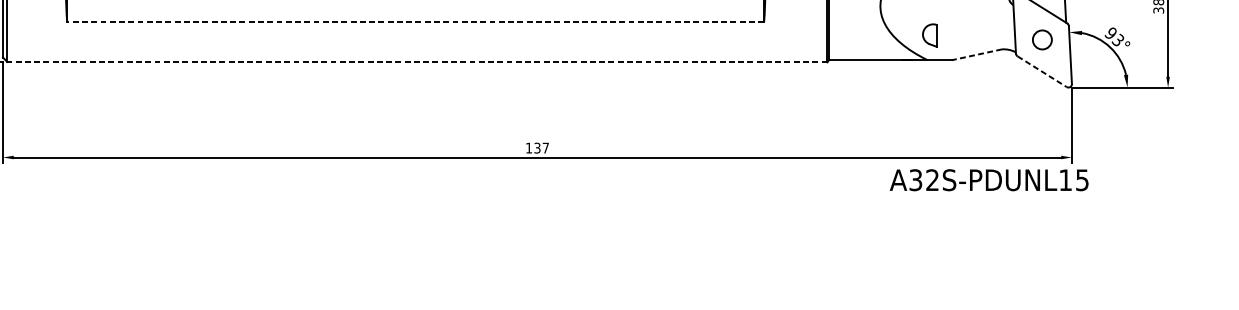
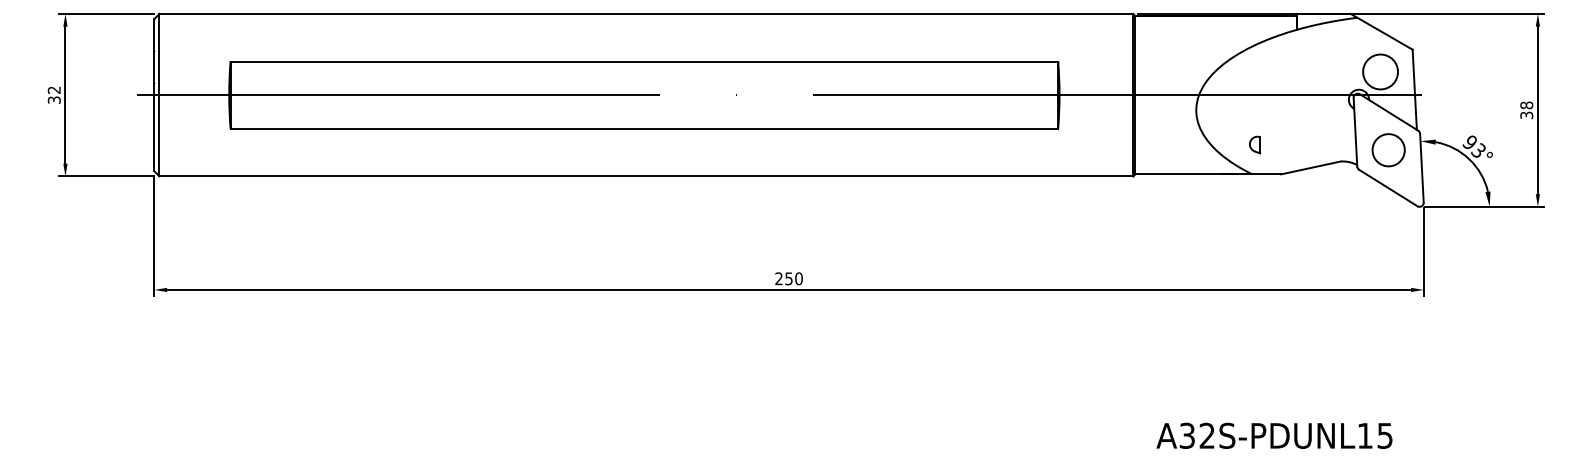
line: (415, 21) -> (644, 128), dashed -> solid
part: (929, 35) -> (1254, 144), size x0.62
circle: (1042, 40) -> (1388, 150), size x1.43
line: (976, 55) -> (1310, 168), dashed -> solid
line: (417, 61) -> (646, 176), dashed -> solid
line: (1042, 72) -> (1388, 188), dashed -> solid
text: (537, 147) -> (788, 278), 137 -> 250
text: (989, 179) -> (1274, 435), moved

